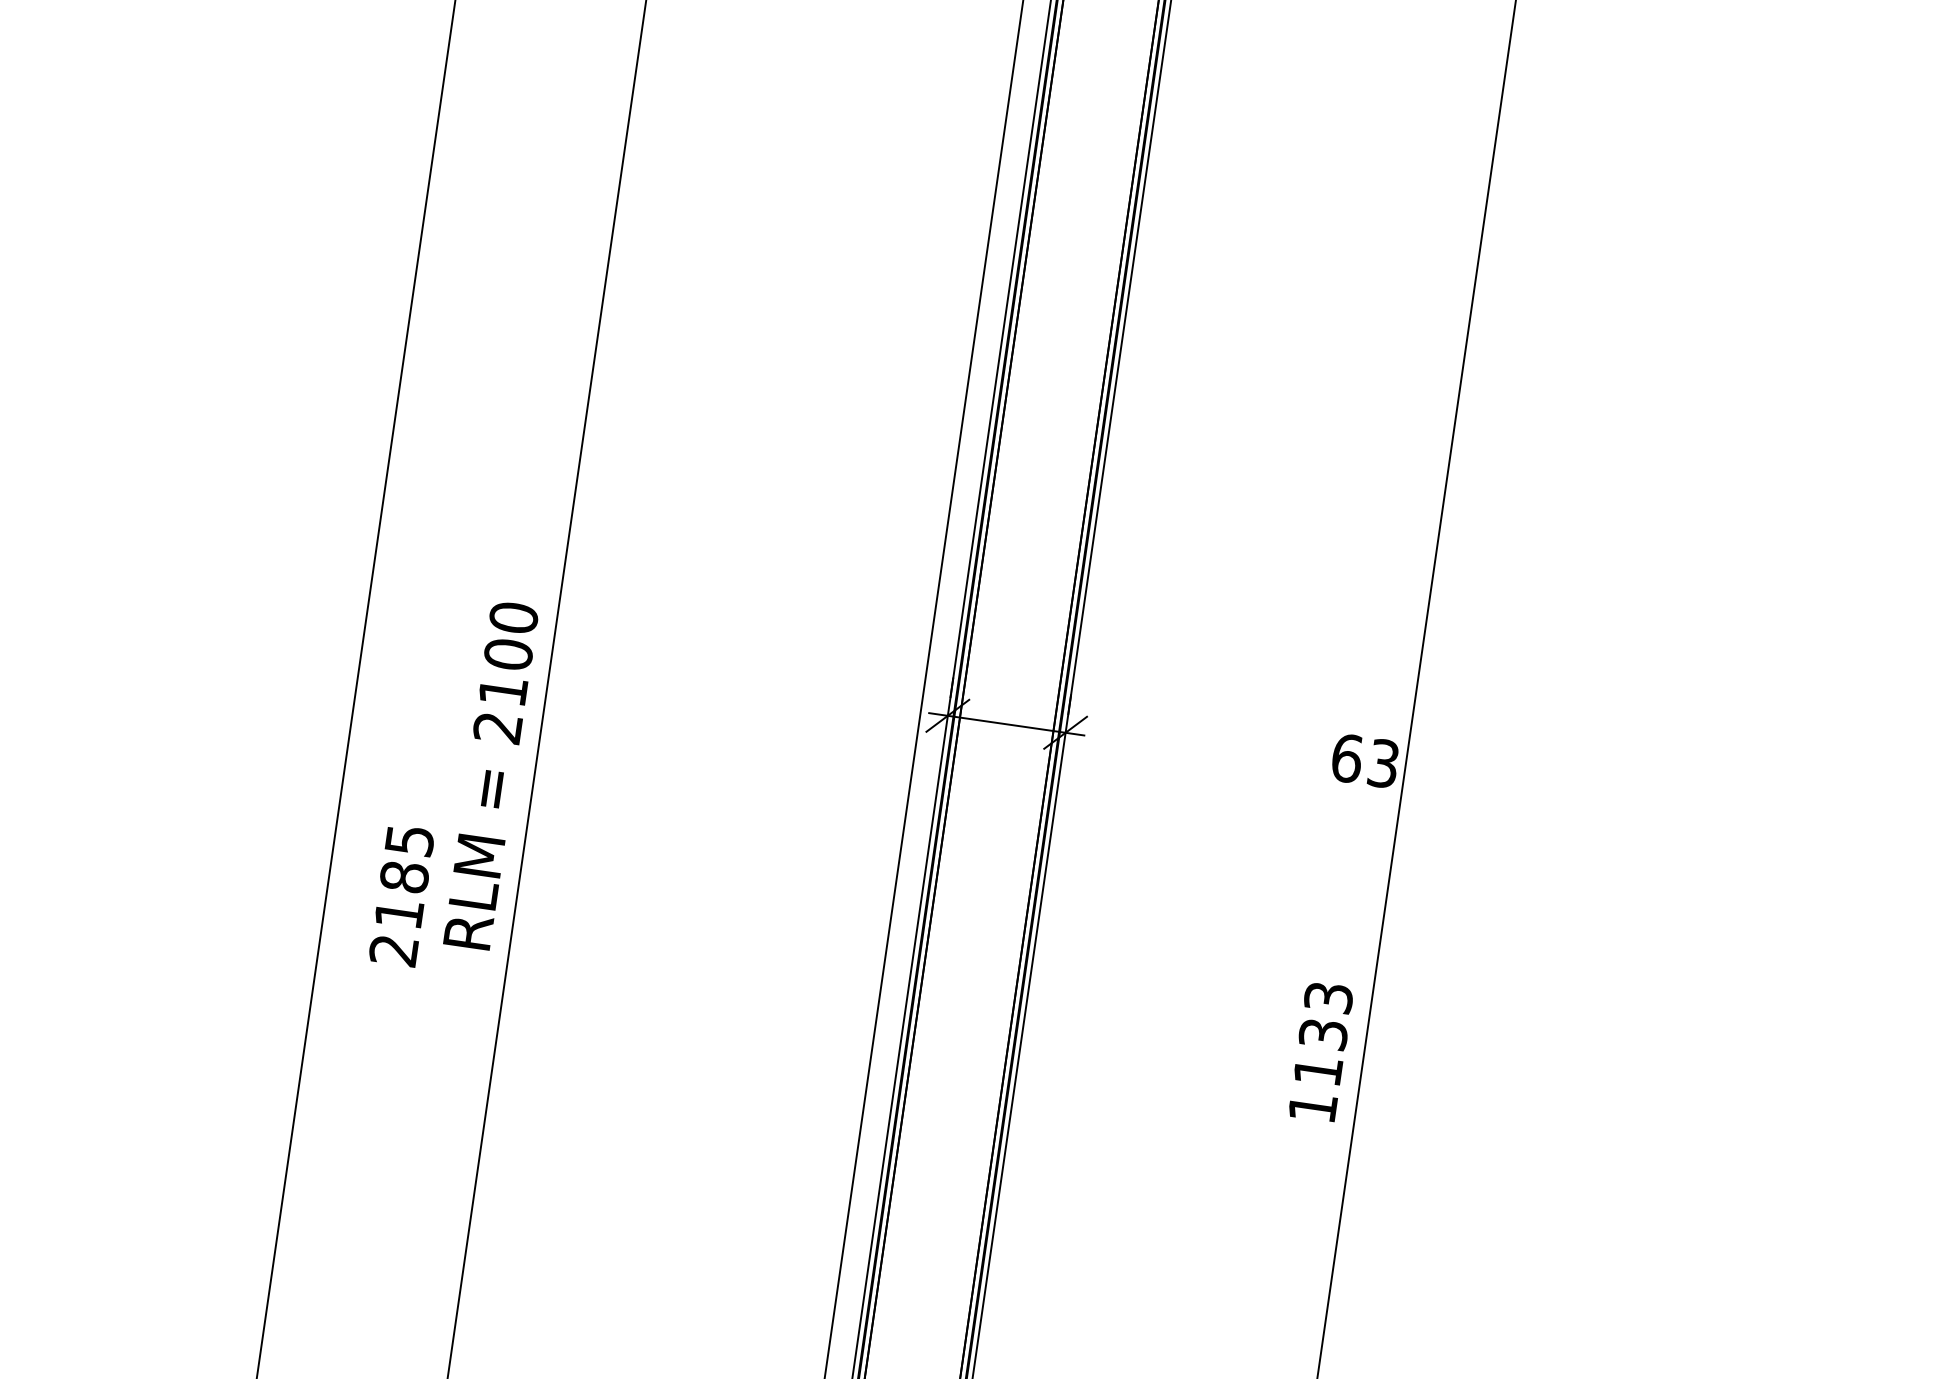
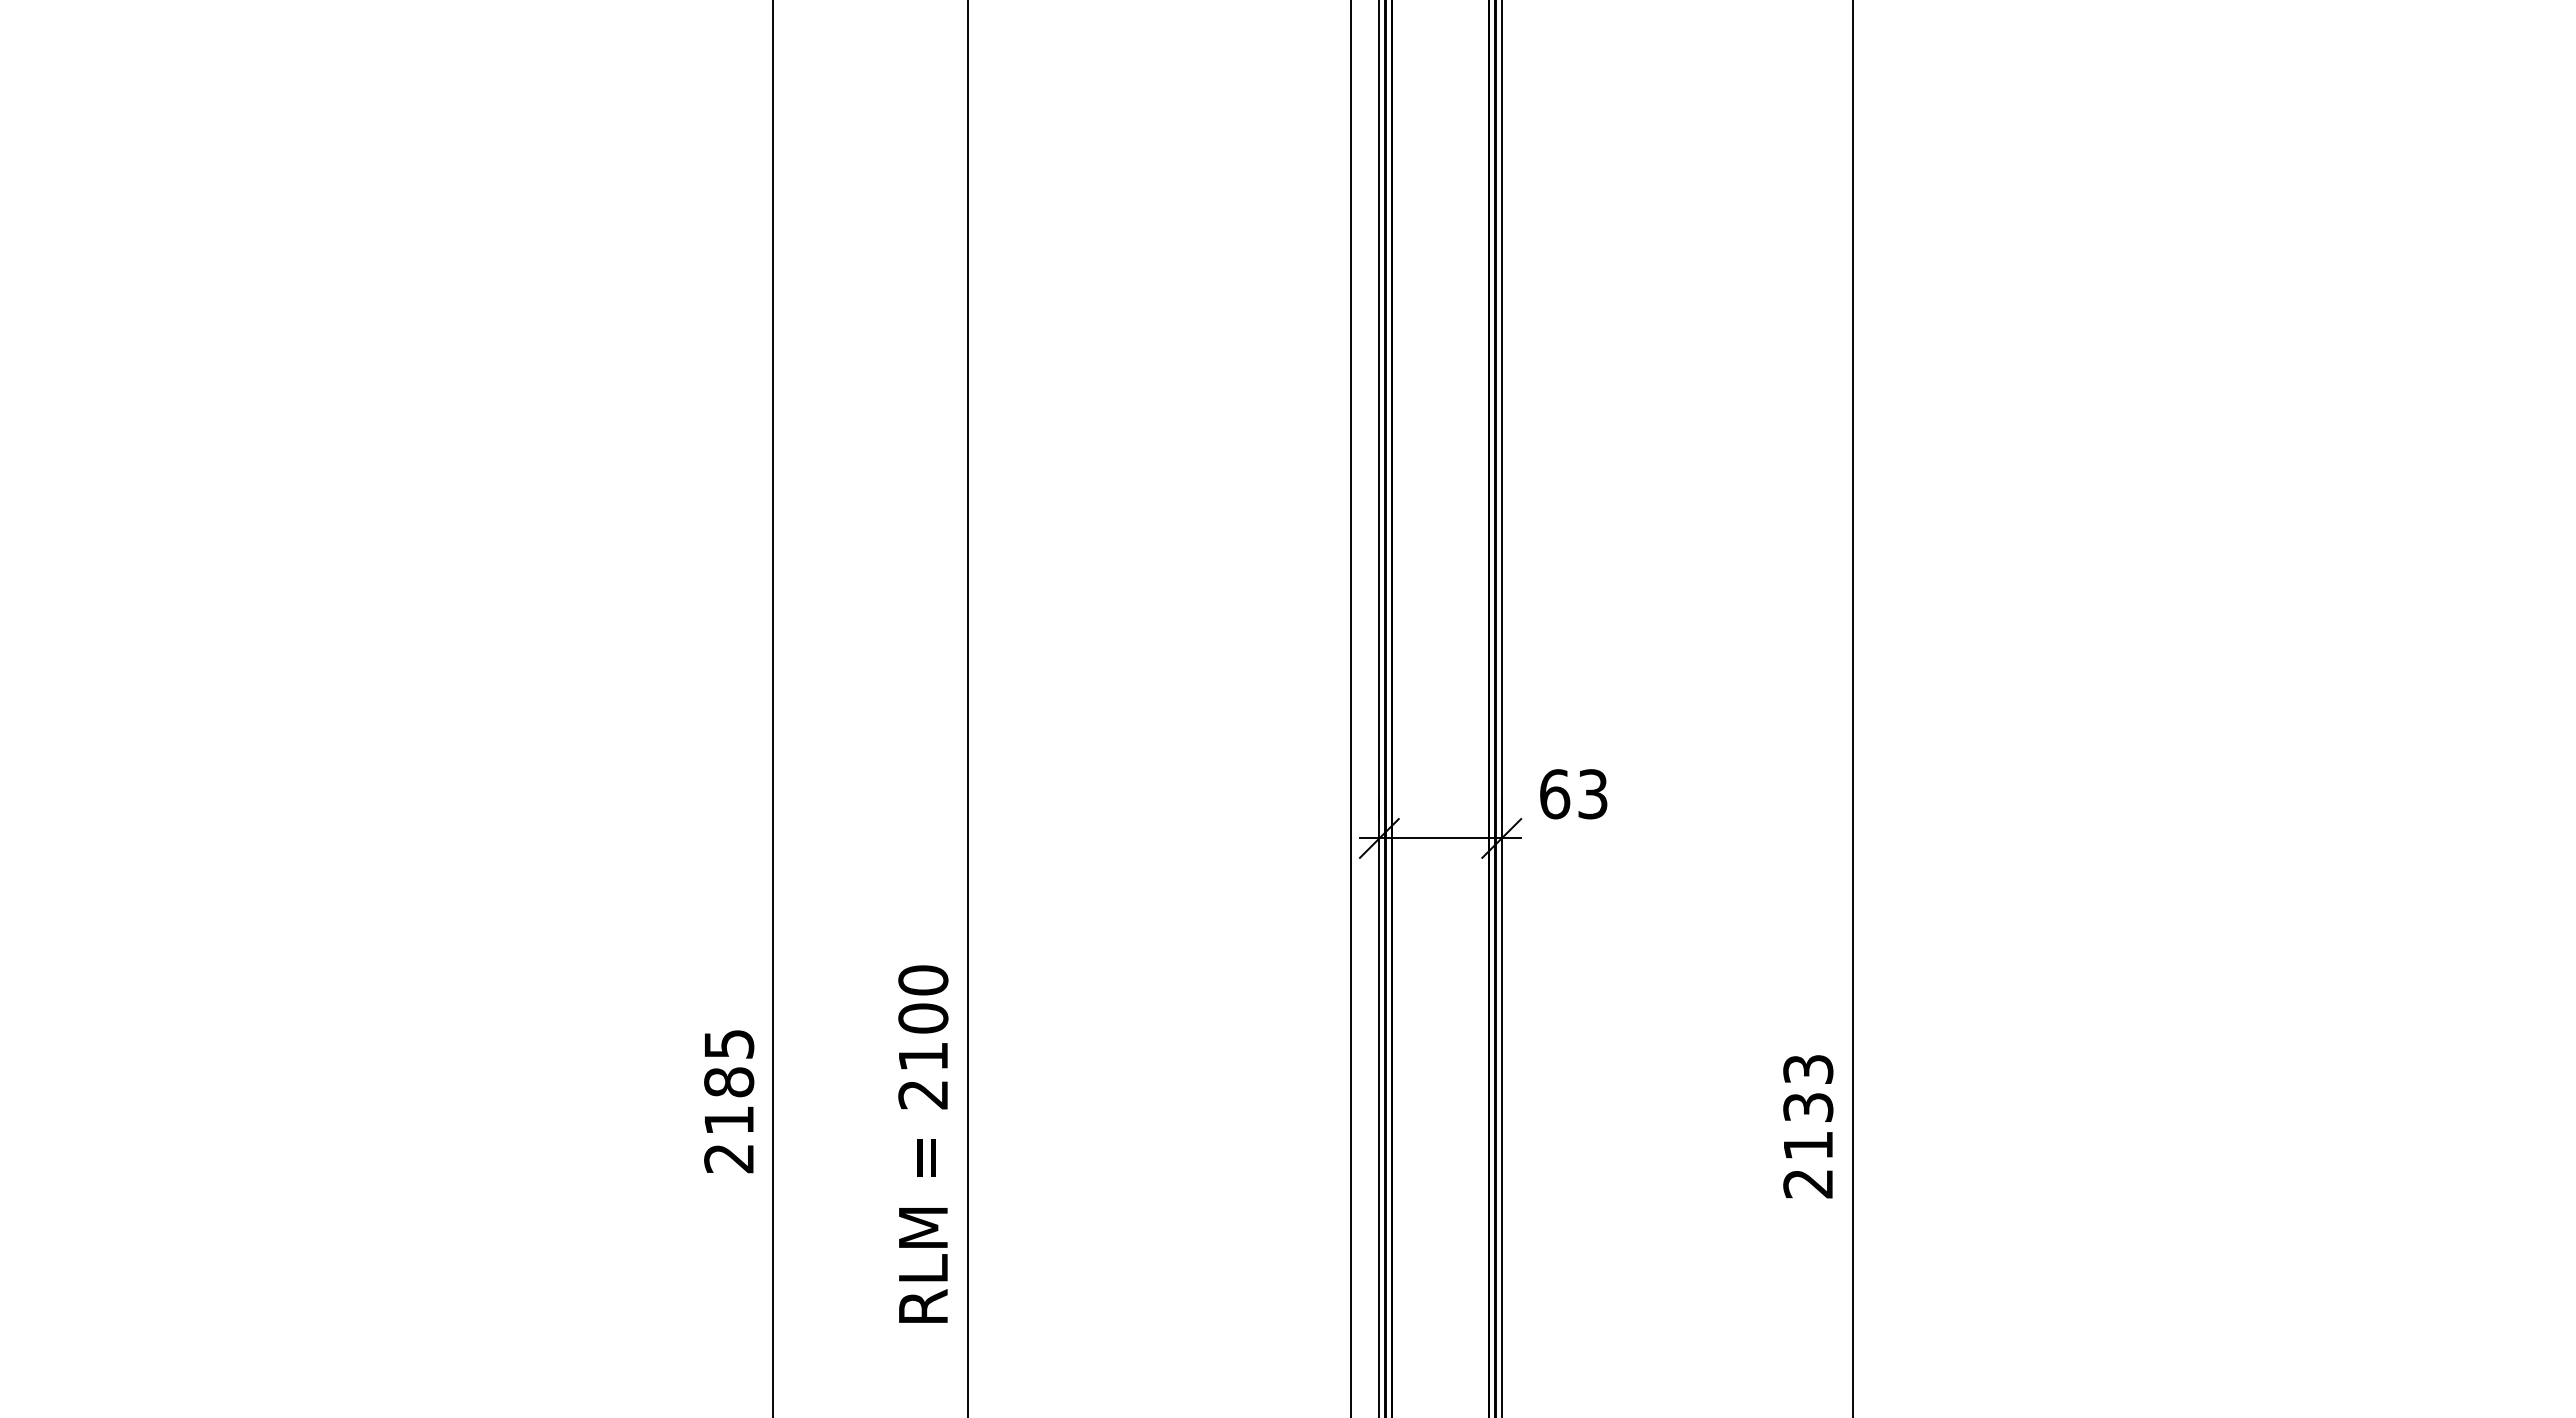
text: (1364, 761) -> (1573, 794), moved
text: (491, 774) -> (923, 1143), moved
text: (402, 895) -> (729, 1101), moved
text: (1312, 1108) -> (1807, 1184), 1133 -> 2133

